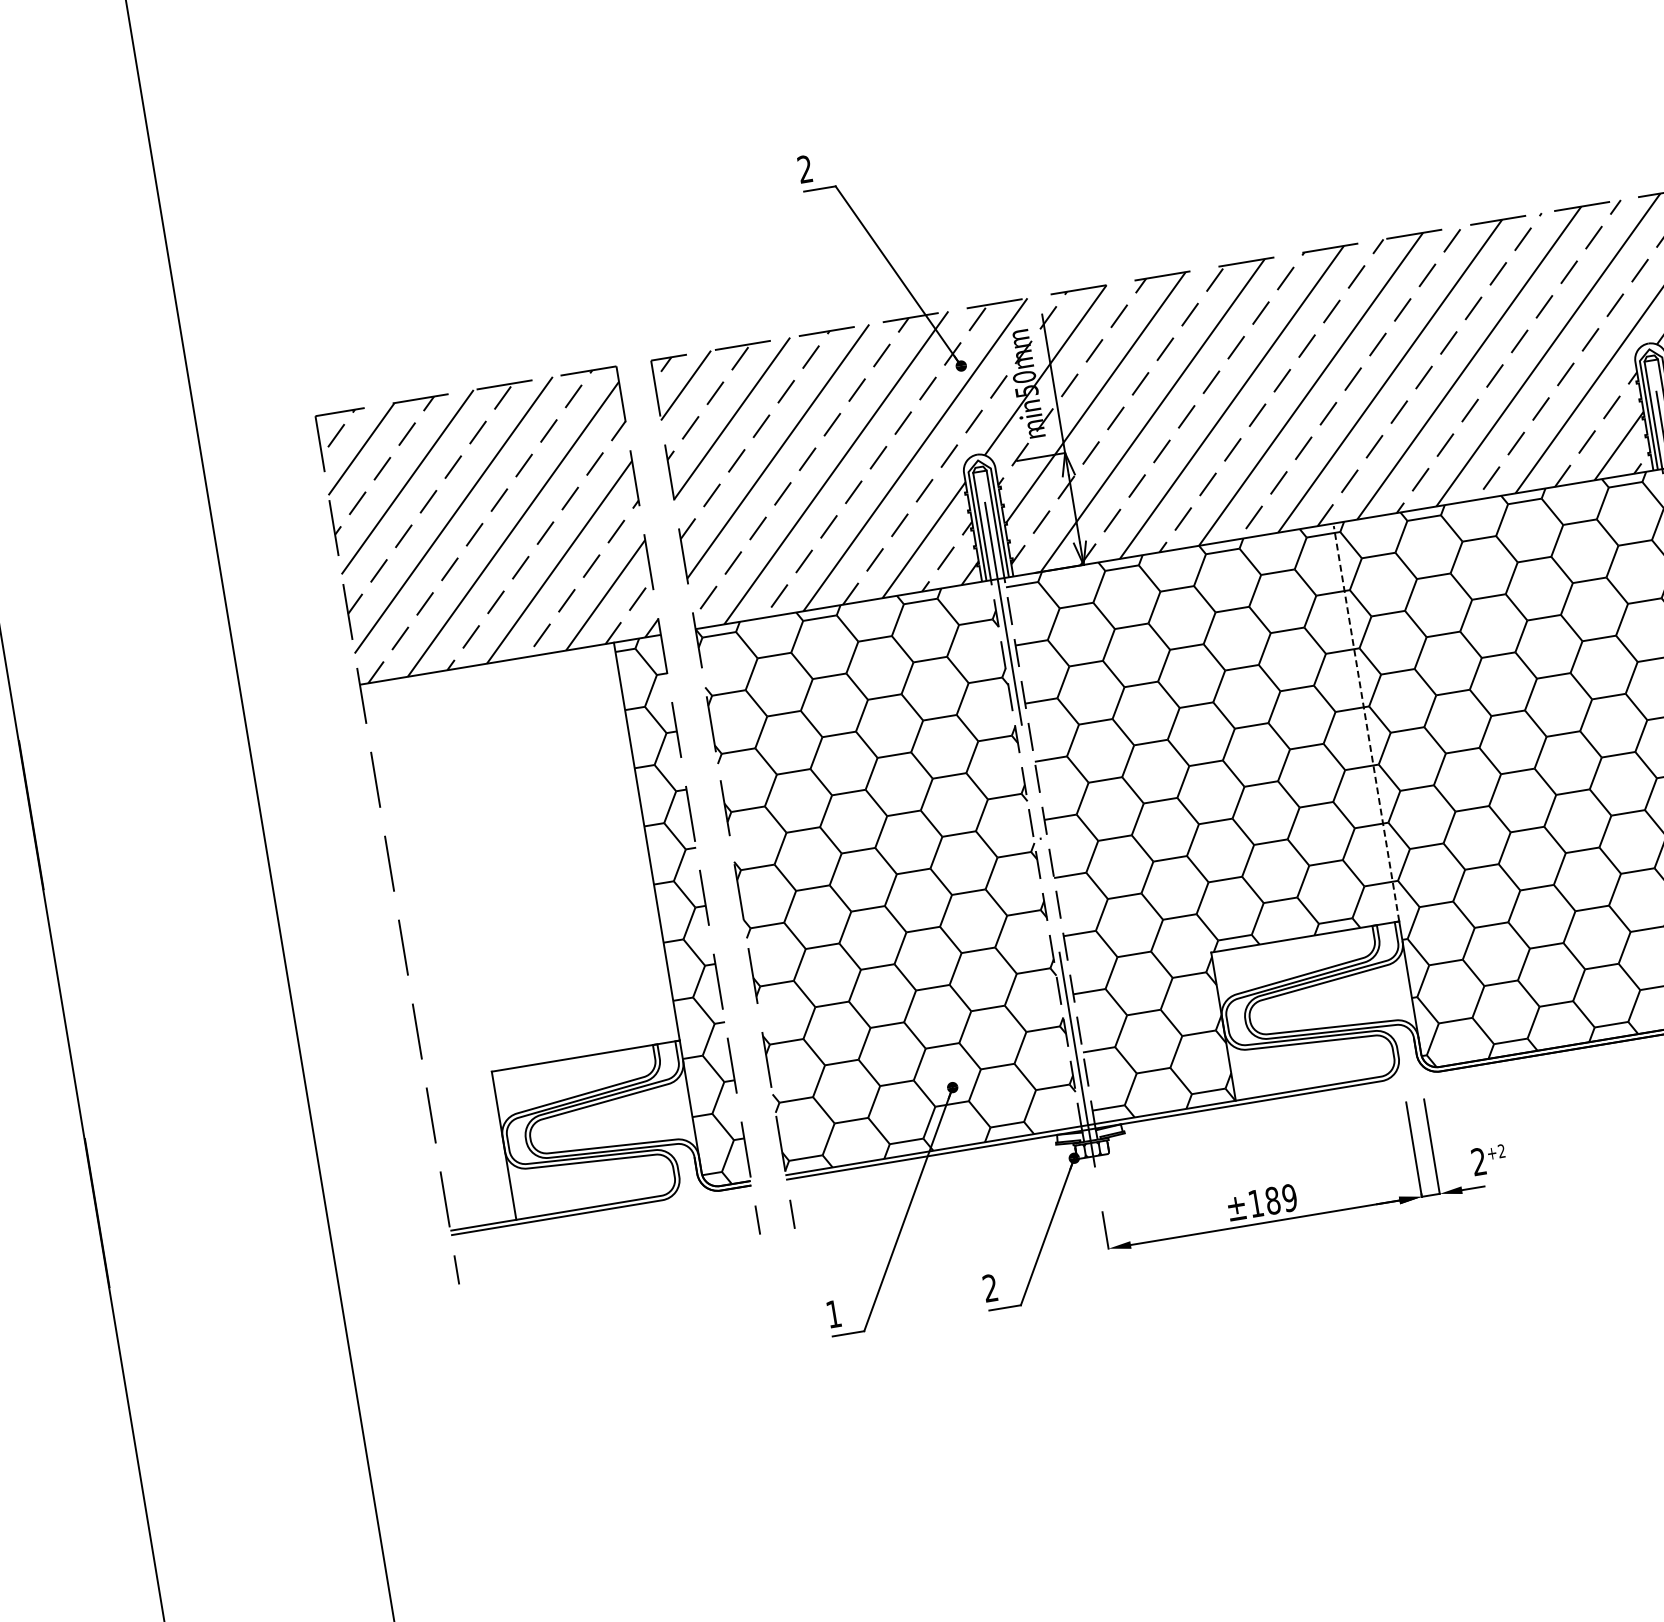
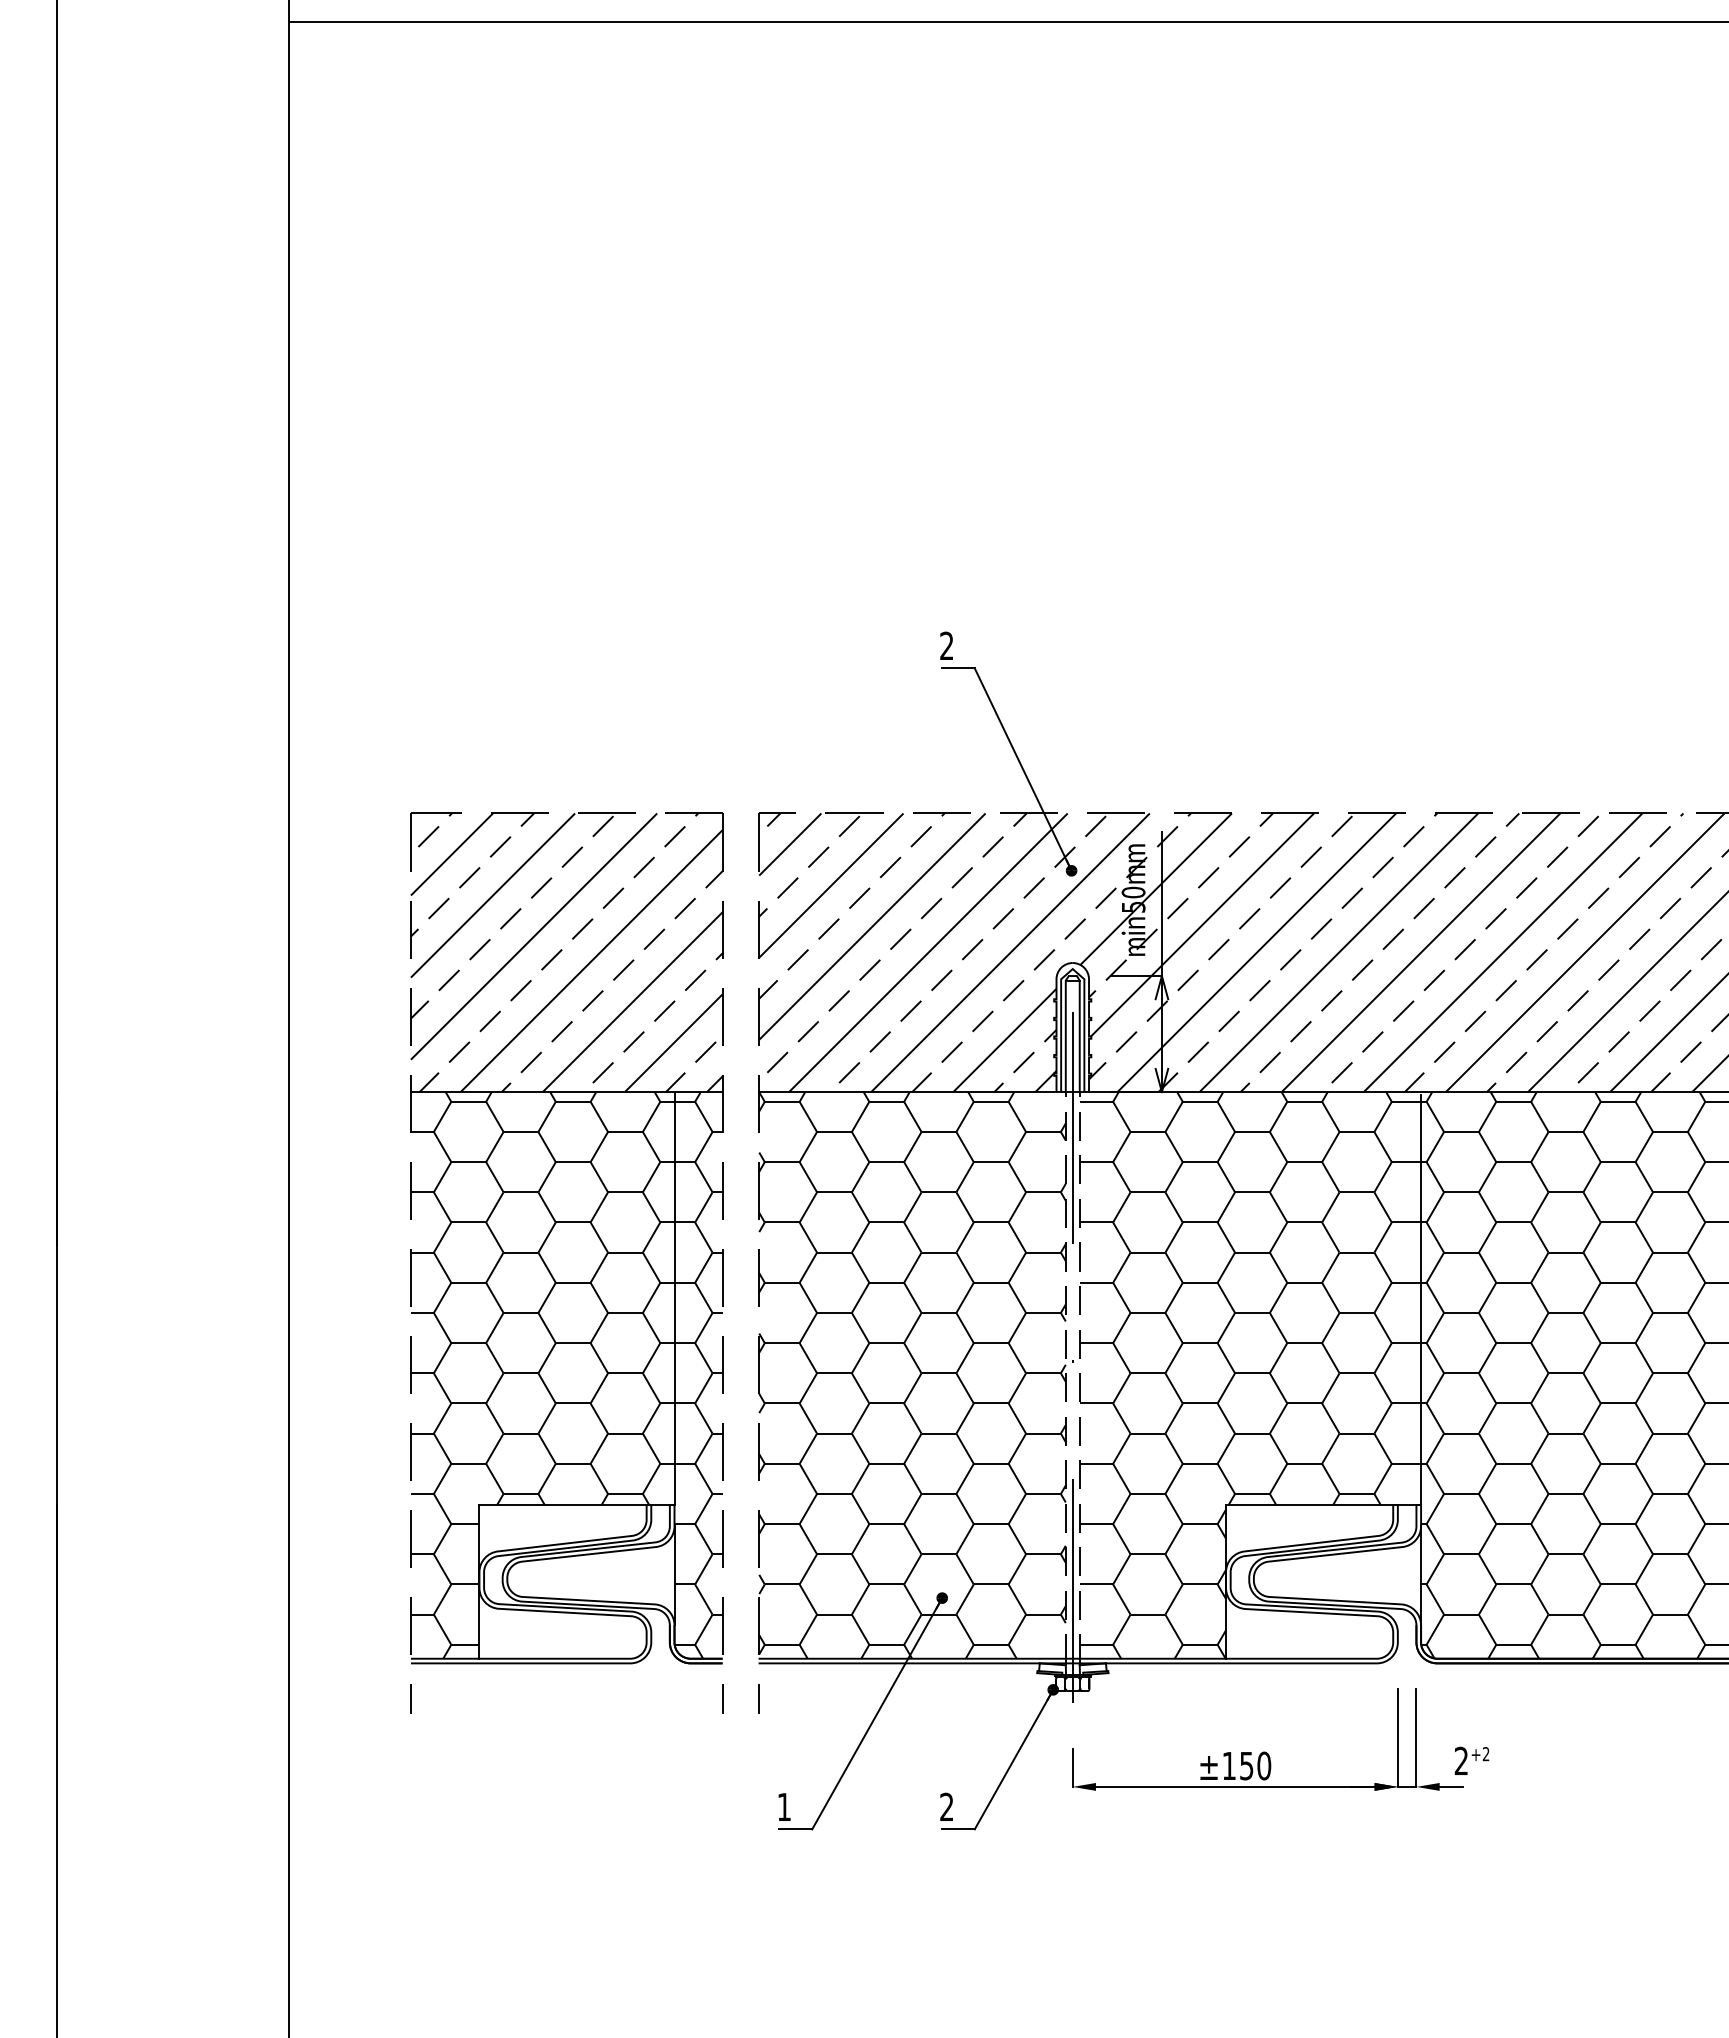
line: (1366, 723) -> (1421, 1299), dashed -> solid
hatch: (531, 936) -> (542, 1375), added
text: (1281, 1198) -> (1255, 1765), ±189 -> ±150

